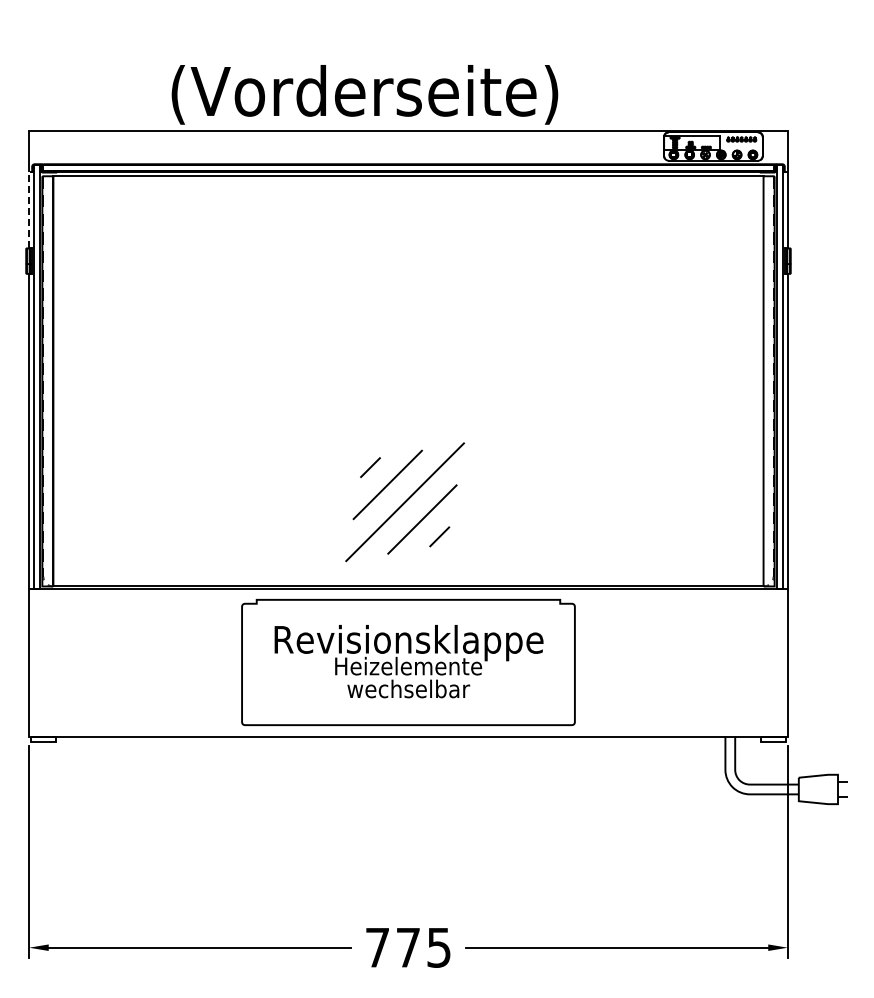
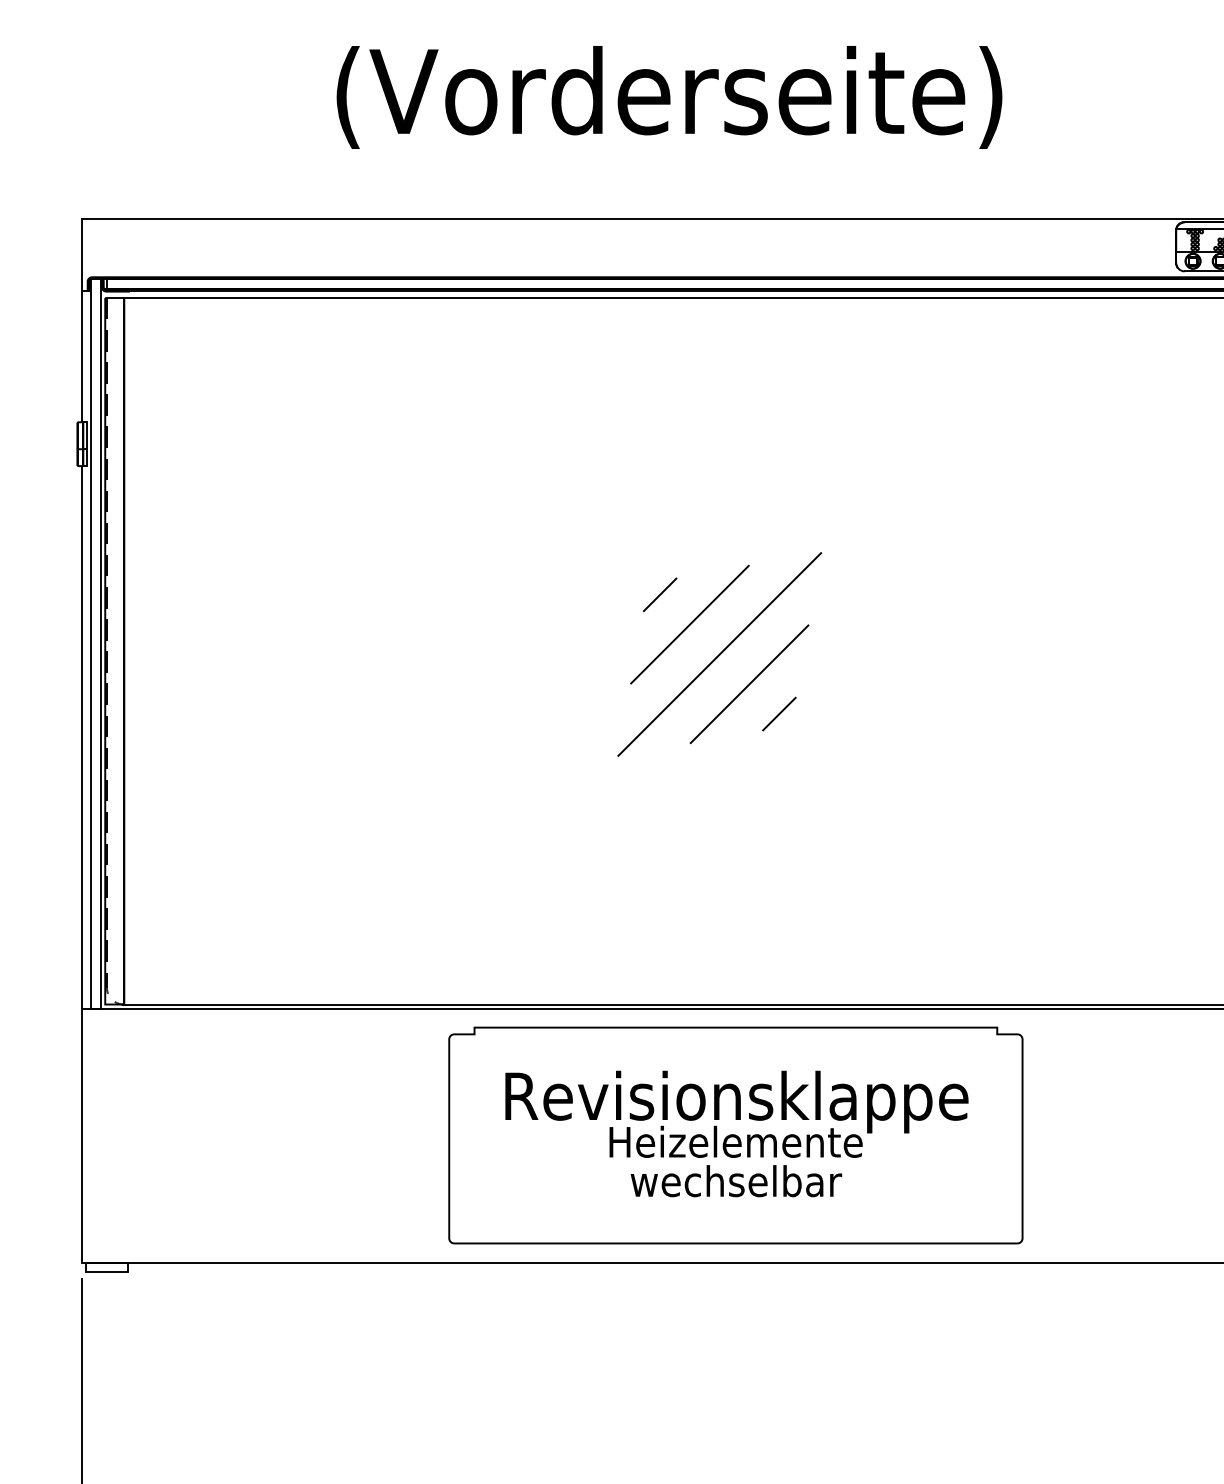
text: (364, 94) -> (668, 96), moved
line: (29, 206) -> (83, 350), dashed -> solid
part: (404, 502) -> (718, 654), moved

